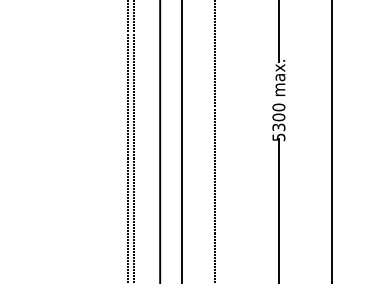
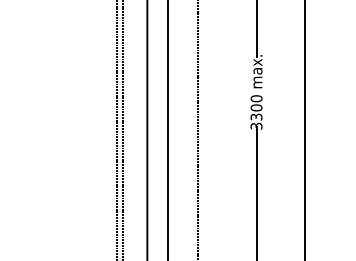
text: (277, 136) -> (255, 125), 5300 -> 3300

